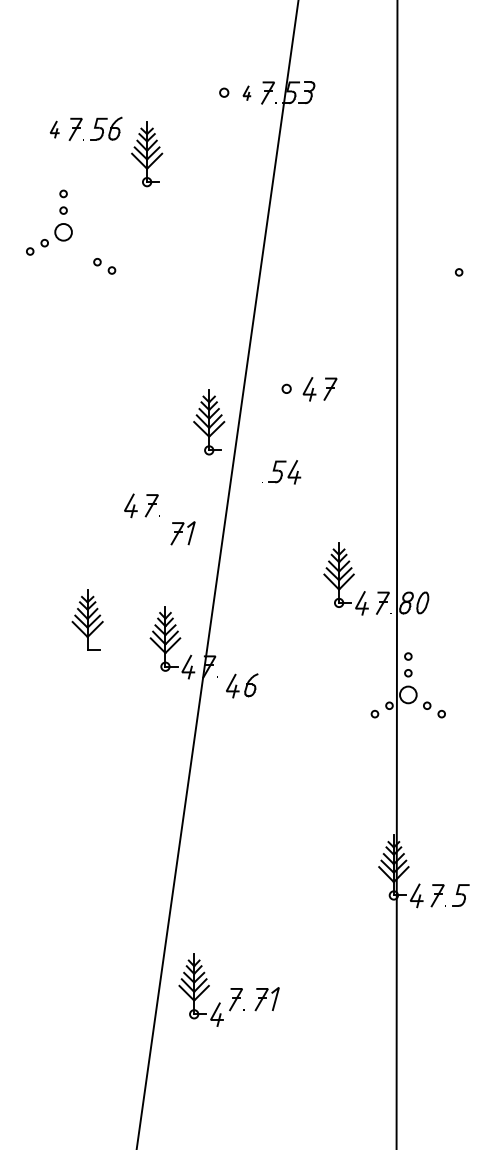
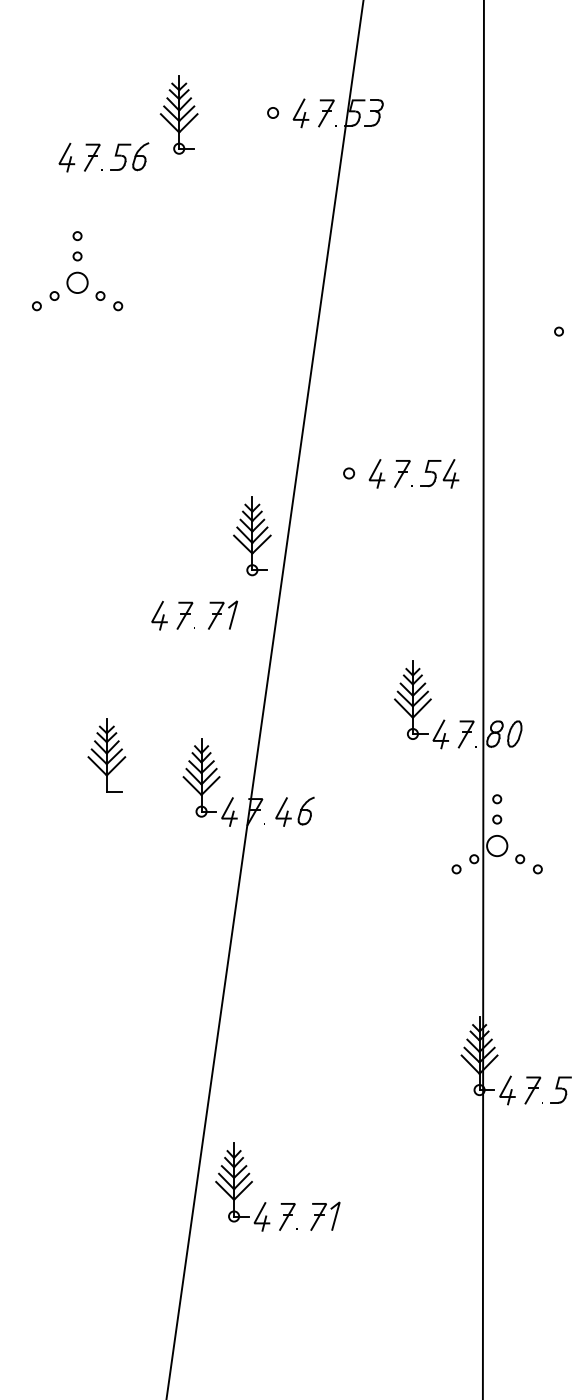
part: (246, 92) -> (300, 112), size x1.67
part: (54, 129) -> (66, 157), size x1.43
part: (147, 154) -> (179, 115), moved
part: (104, 266) -> (109, 301), moved
part: (209, 422) -> (252, 536), moved
part: (281, 472) -> (435, 474), moved
part: (182, 533) -> (222, 615), moved
part: (242, 685) -> (295, 811), moved
part: (200, 989) -> (241, 1186), moved

